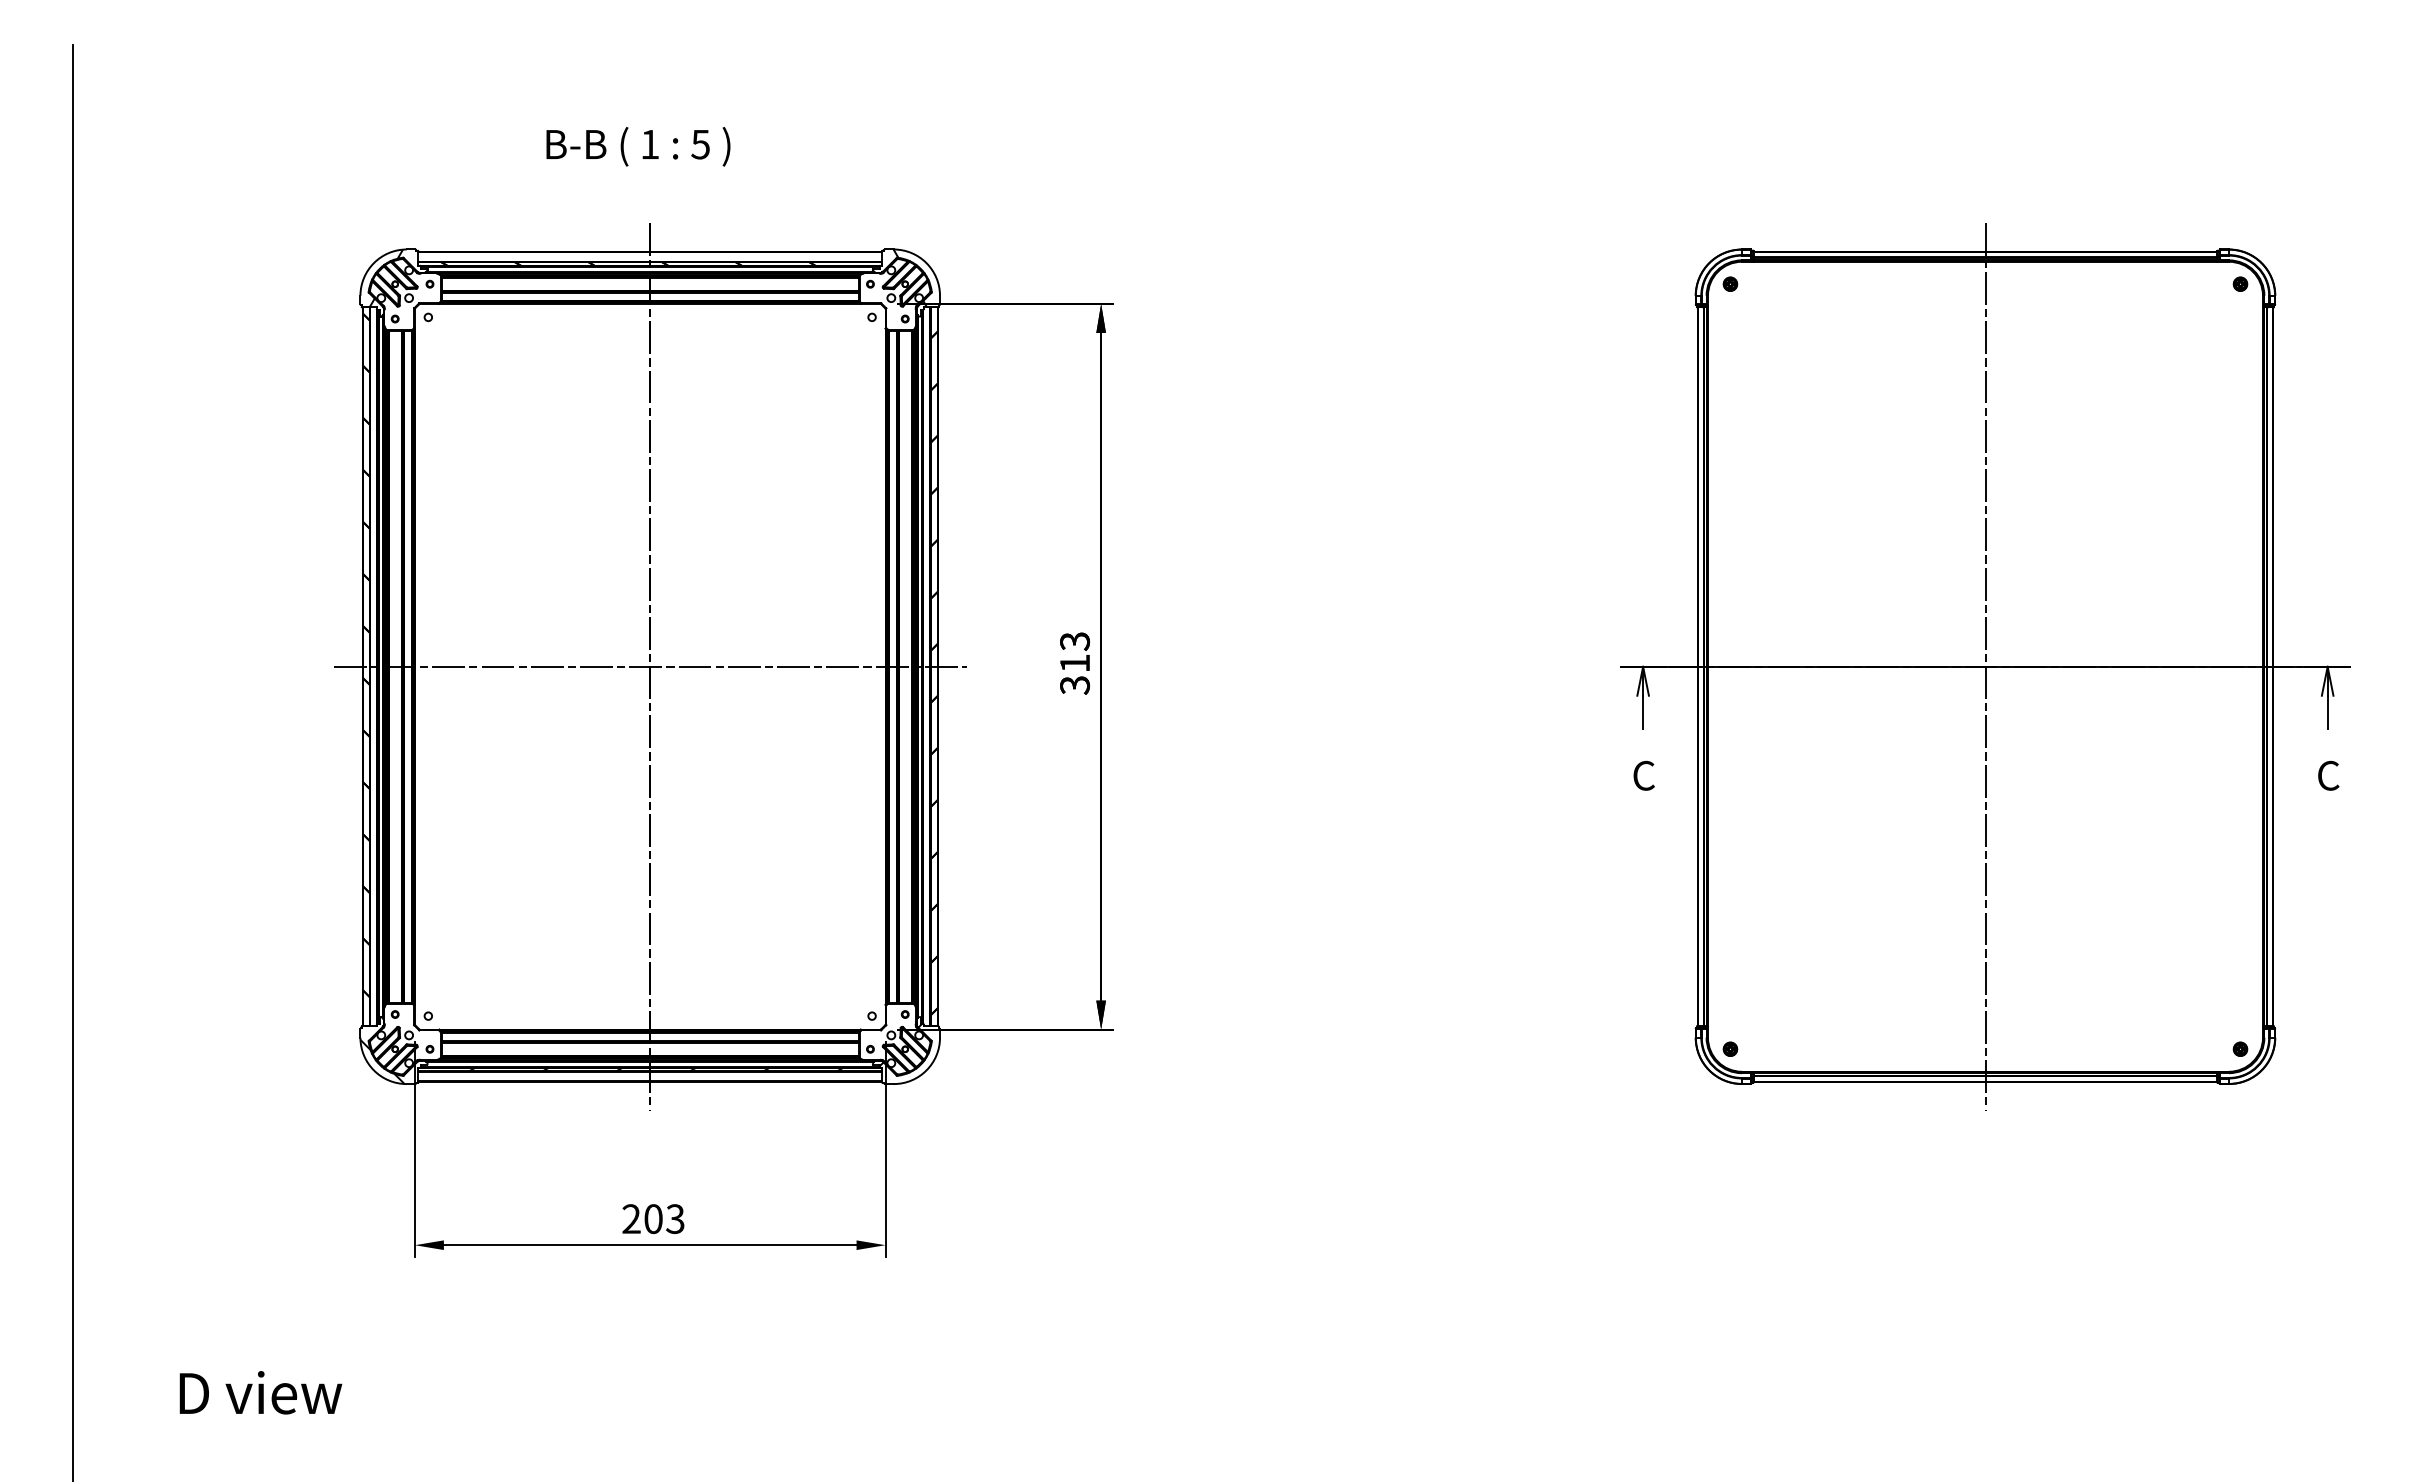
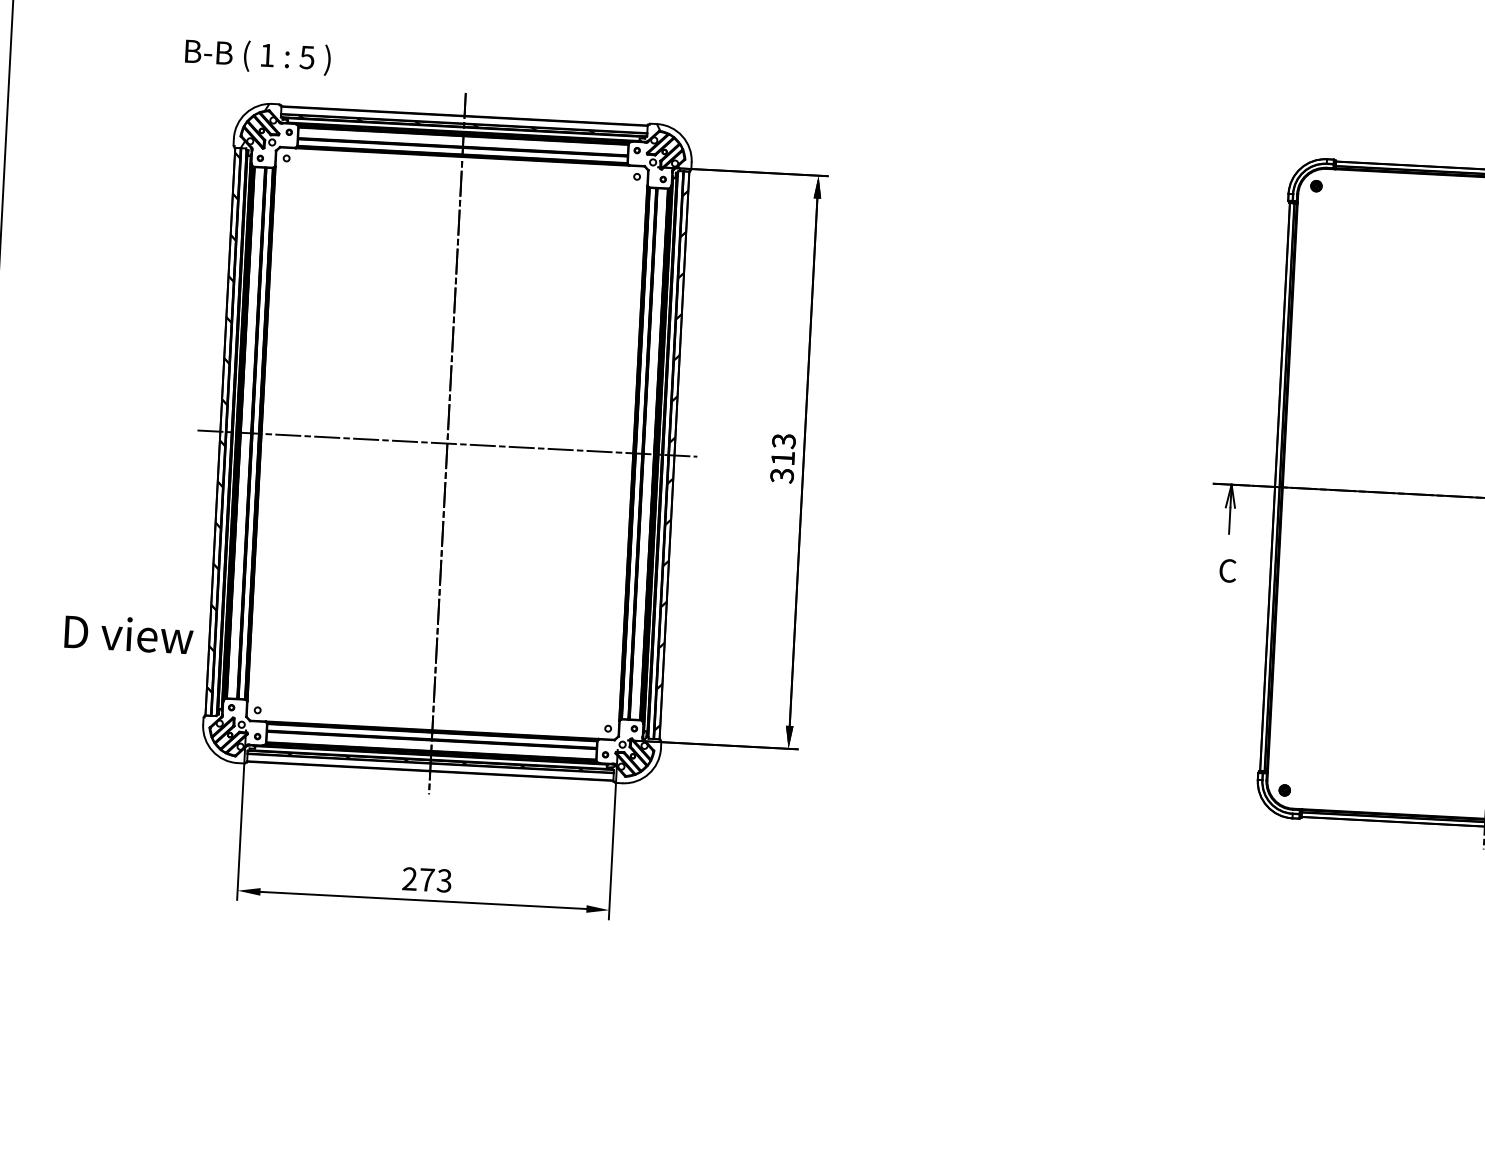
text: (638, 146) -> (258, 56), moved
hatch: (382, 1061) -> (219, 744), removed
text: (653, 1219) -> (427, 880), 203 -> 273
text: (260, 1392) -> (128, 634), moved

